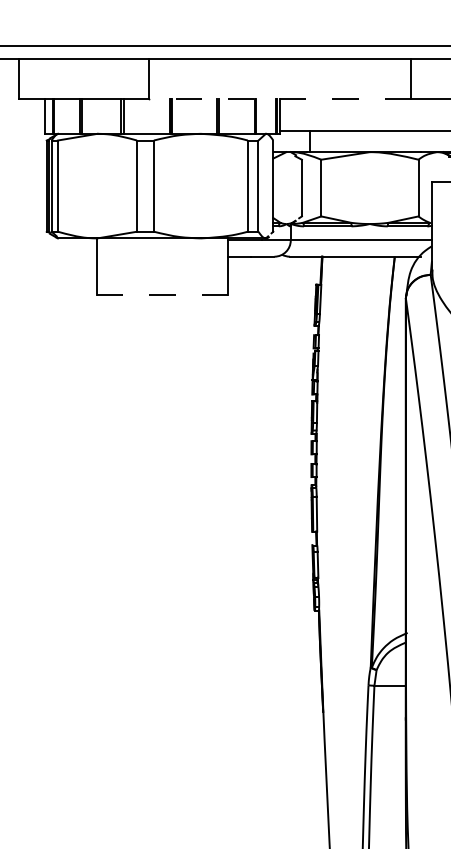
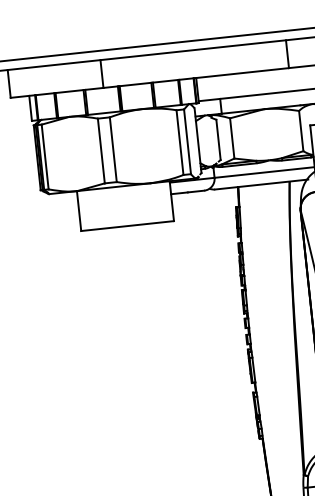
line: (280, 98) -> (196, 77), dashed -> solid
line: (161, 294) -> (126, 226), dashed -> solid

